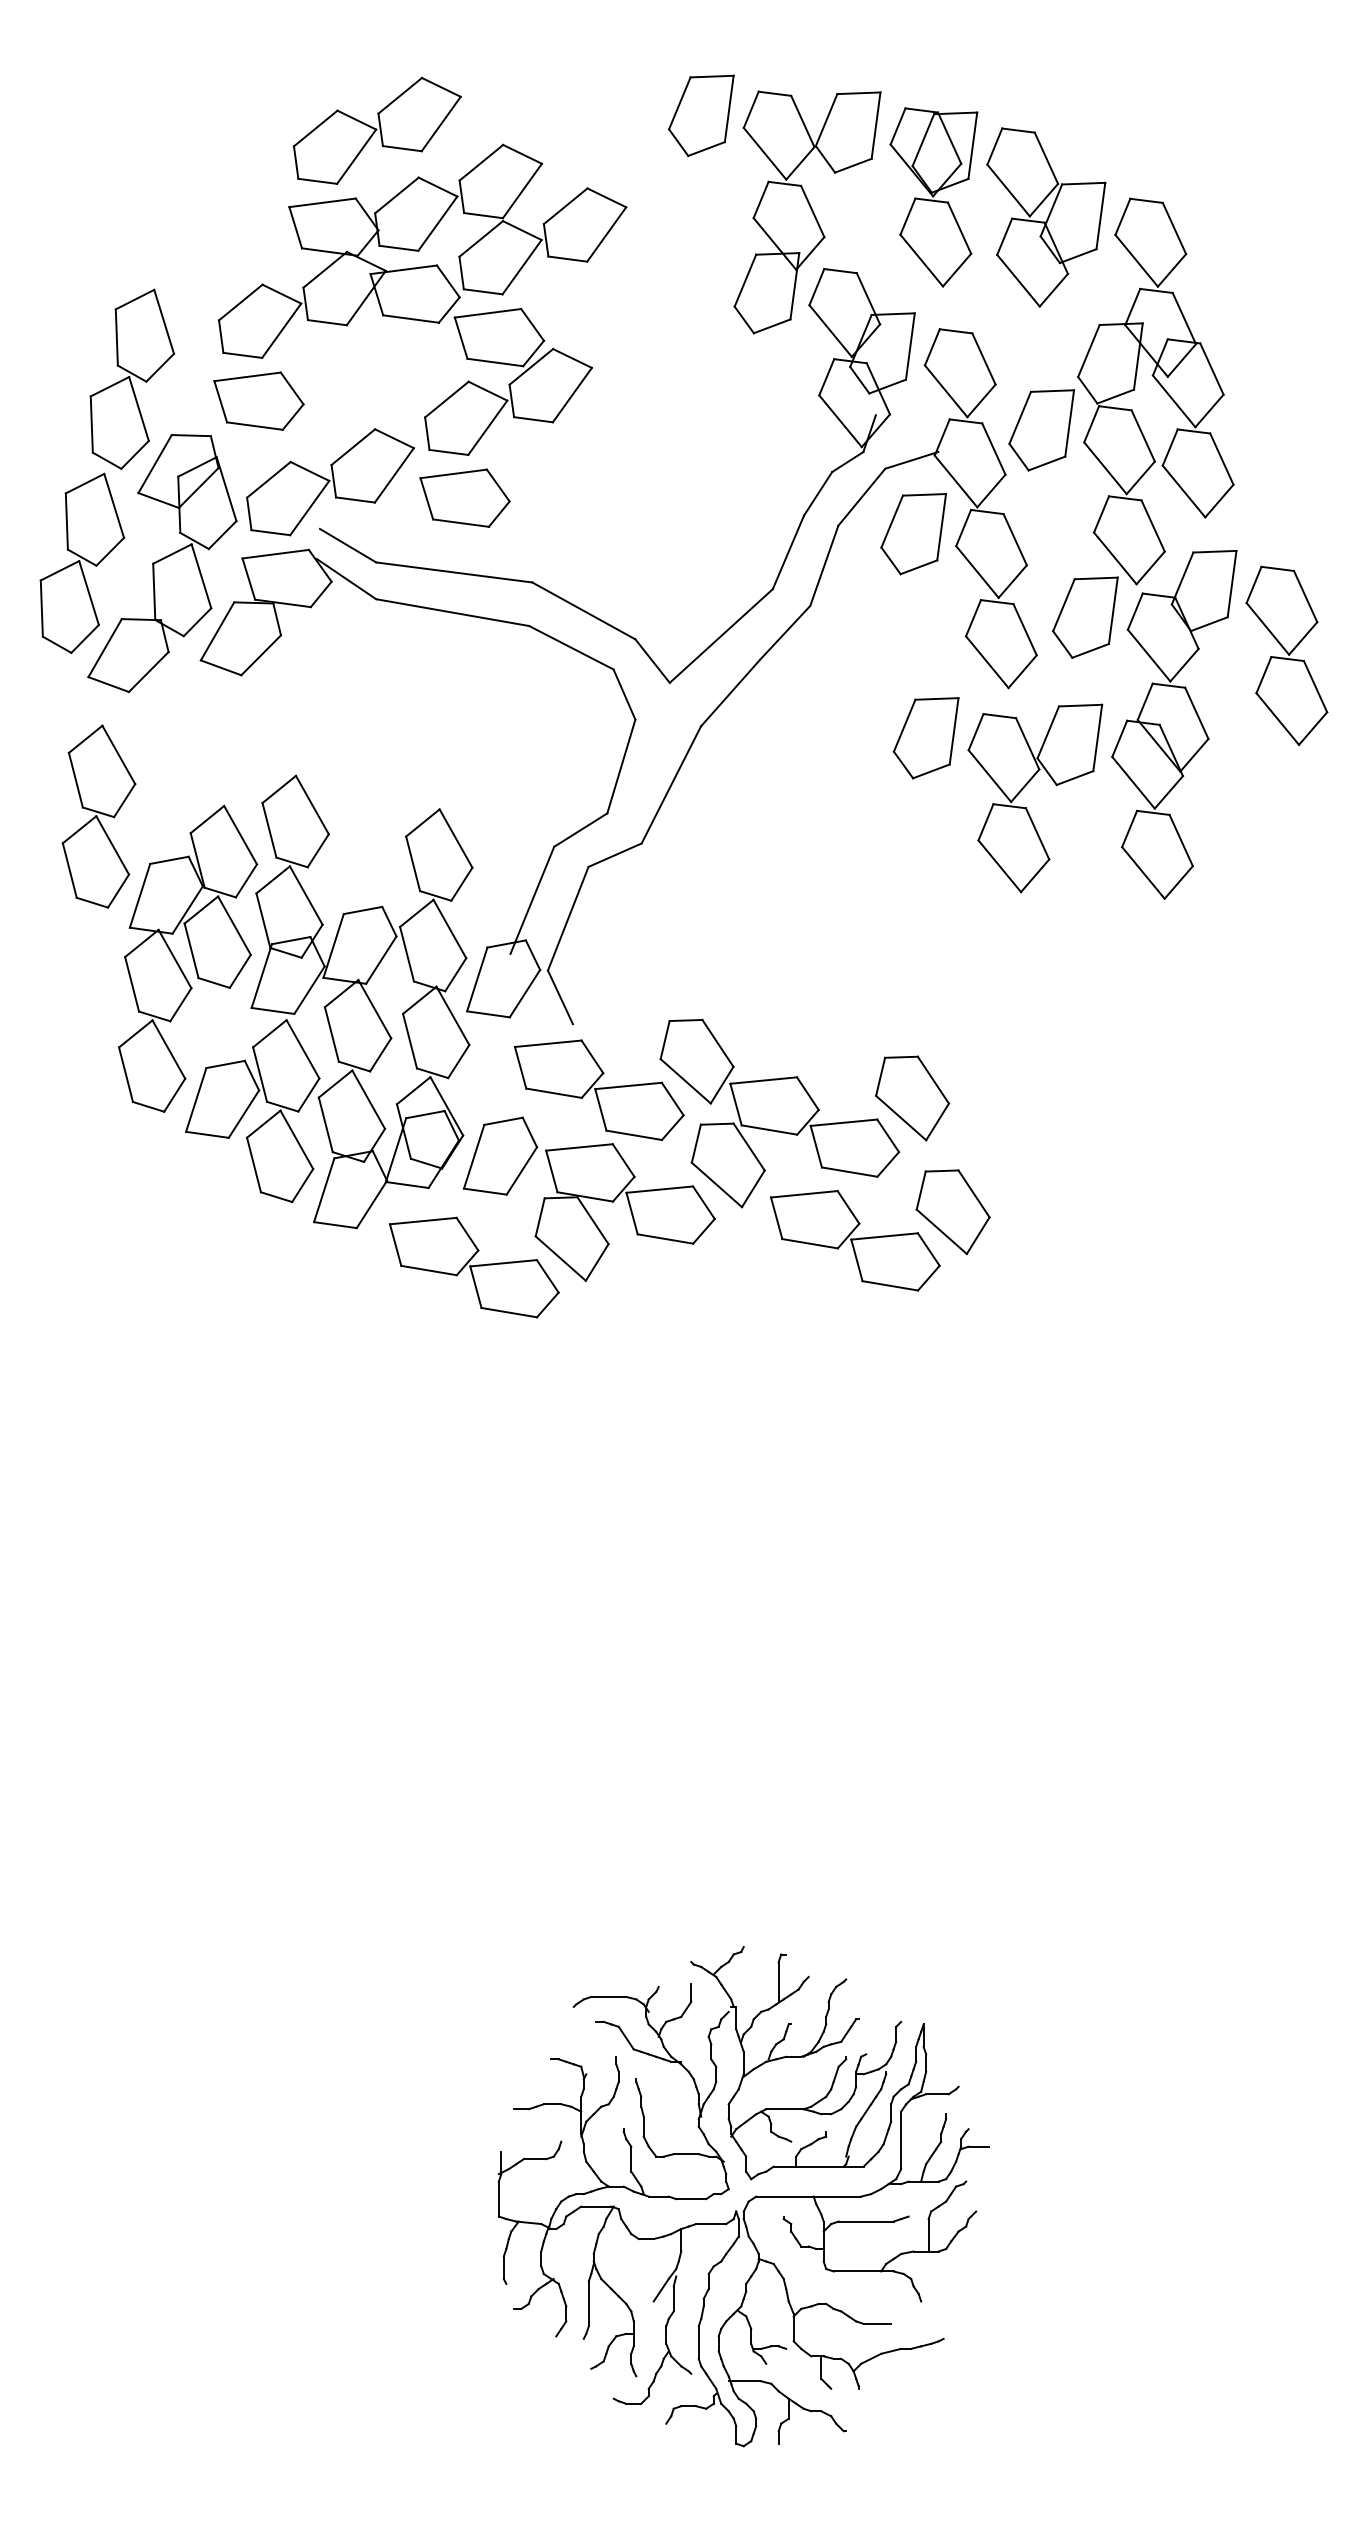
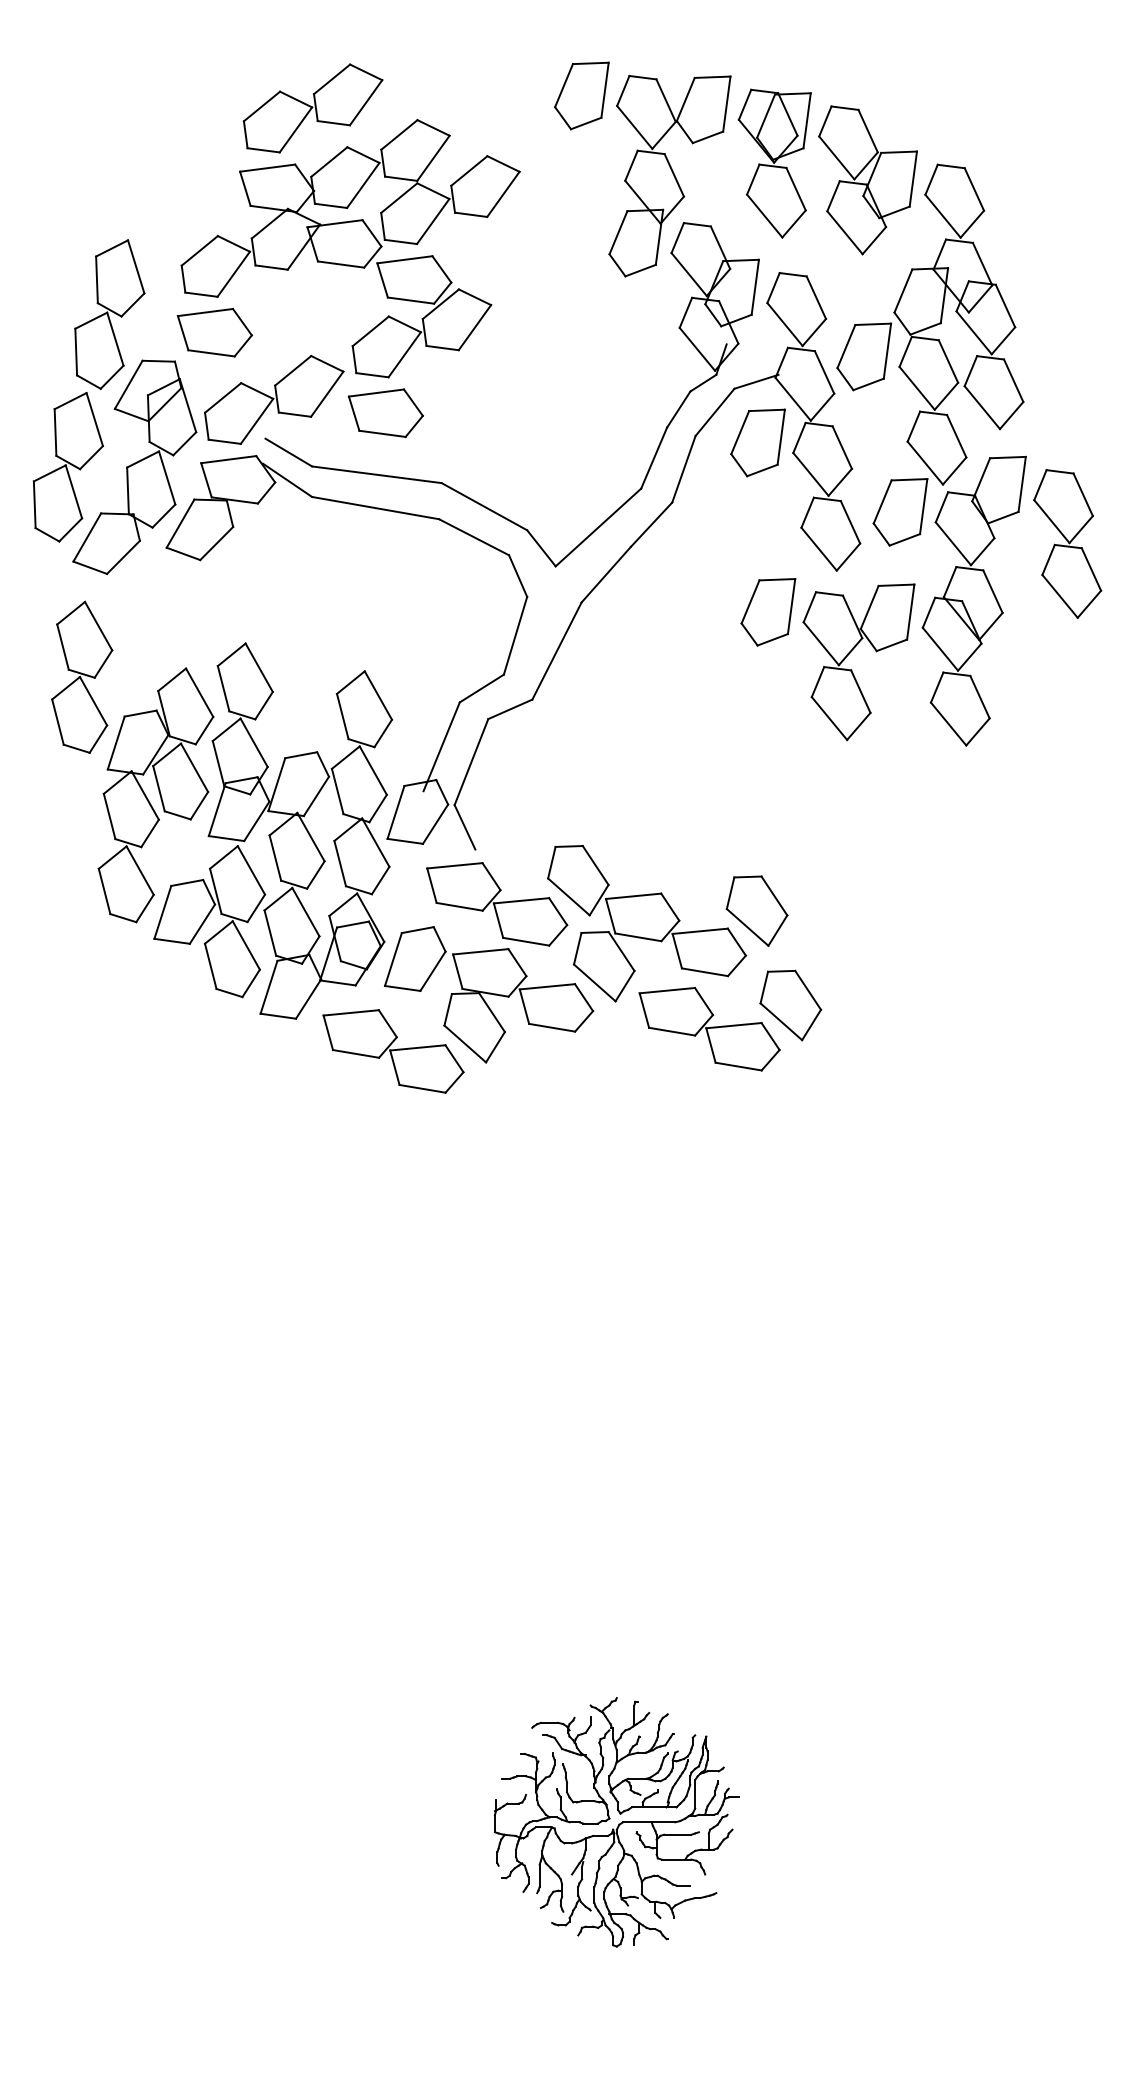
part: (743, 2196) -> (616, 1822), size x0.6

